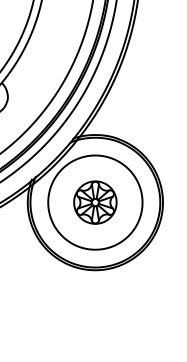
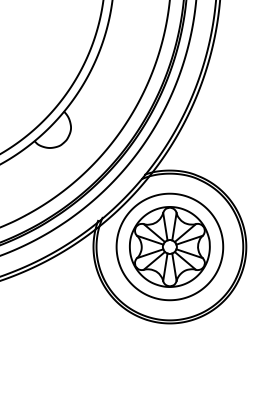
part: (95, 202) -> (169, 246), size x1.67

